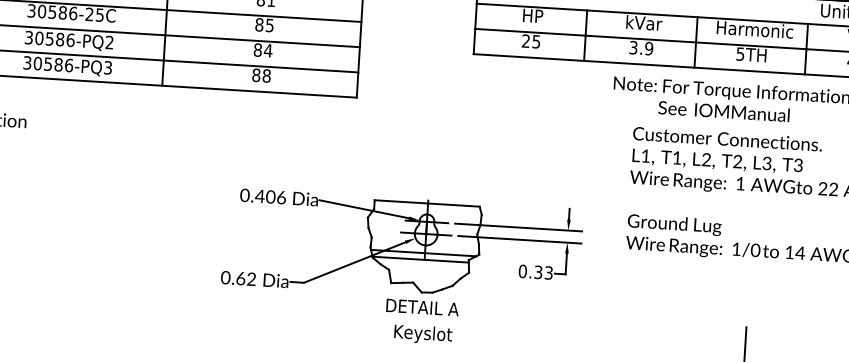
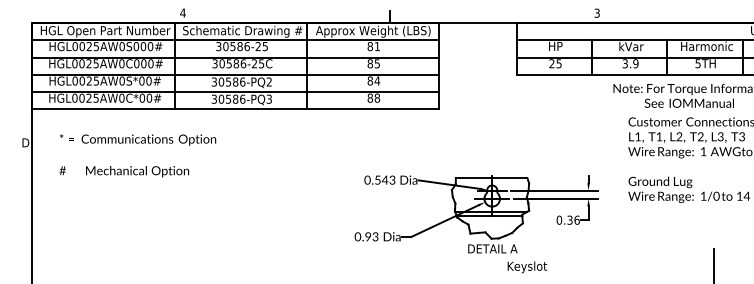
text: (269, 195) -> (384, 179), 0.406 -> 0.543
text: (548, 271) -> (576, 219), 0.33 -> 0.36
text: (245, 278) -> (371, 236), 0.62 -> 0.93
text: (423, 334) -> (527, 267), moved

